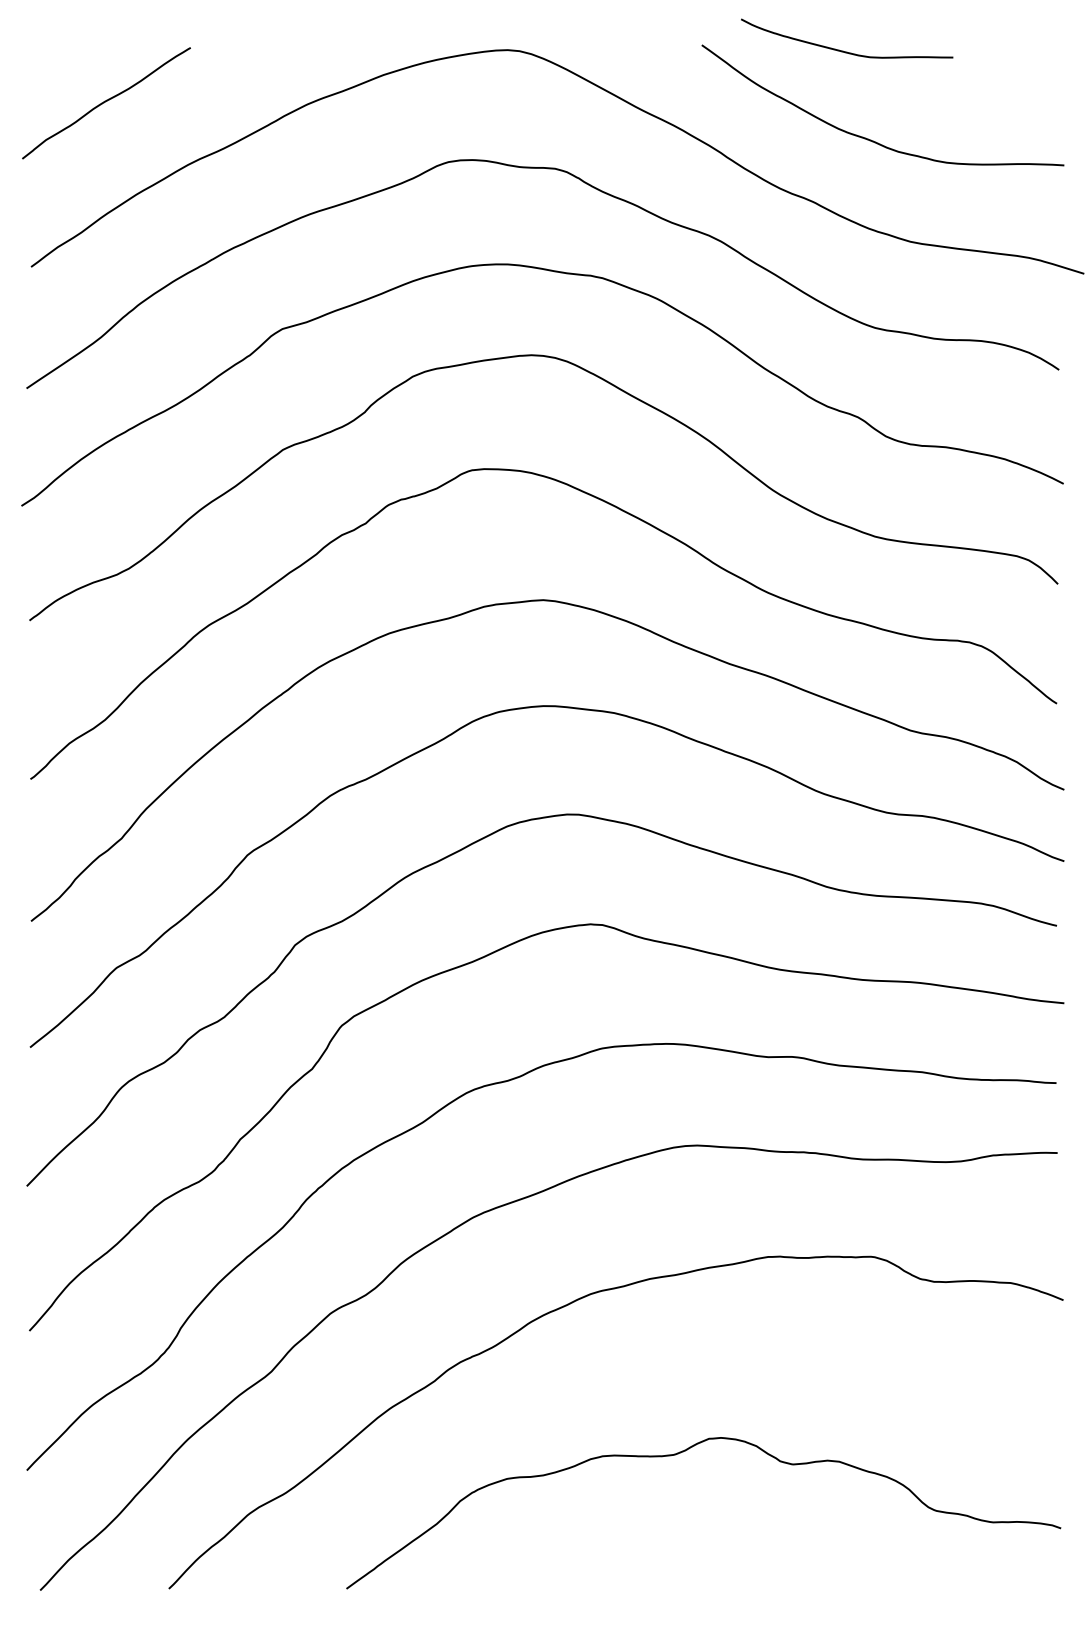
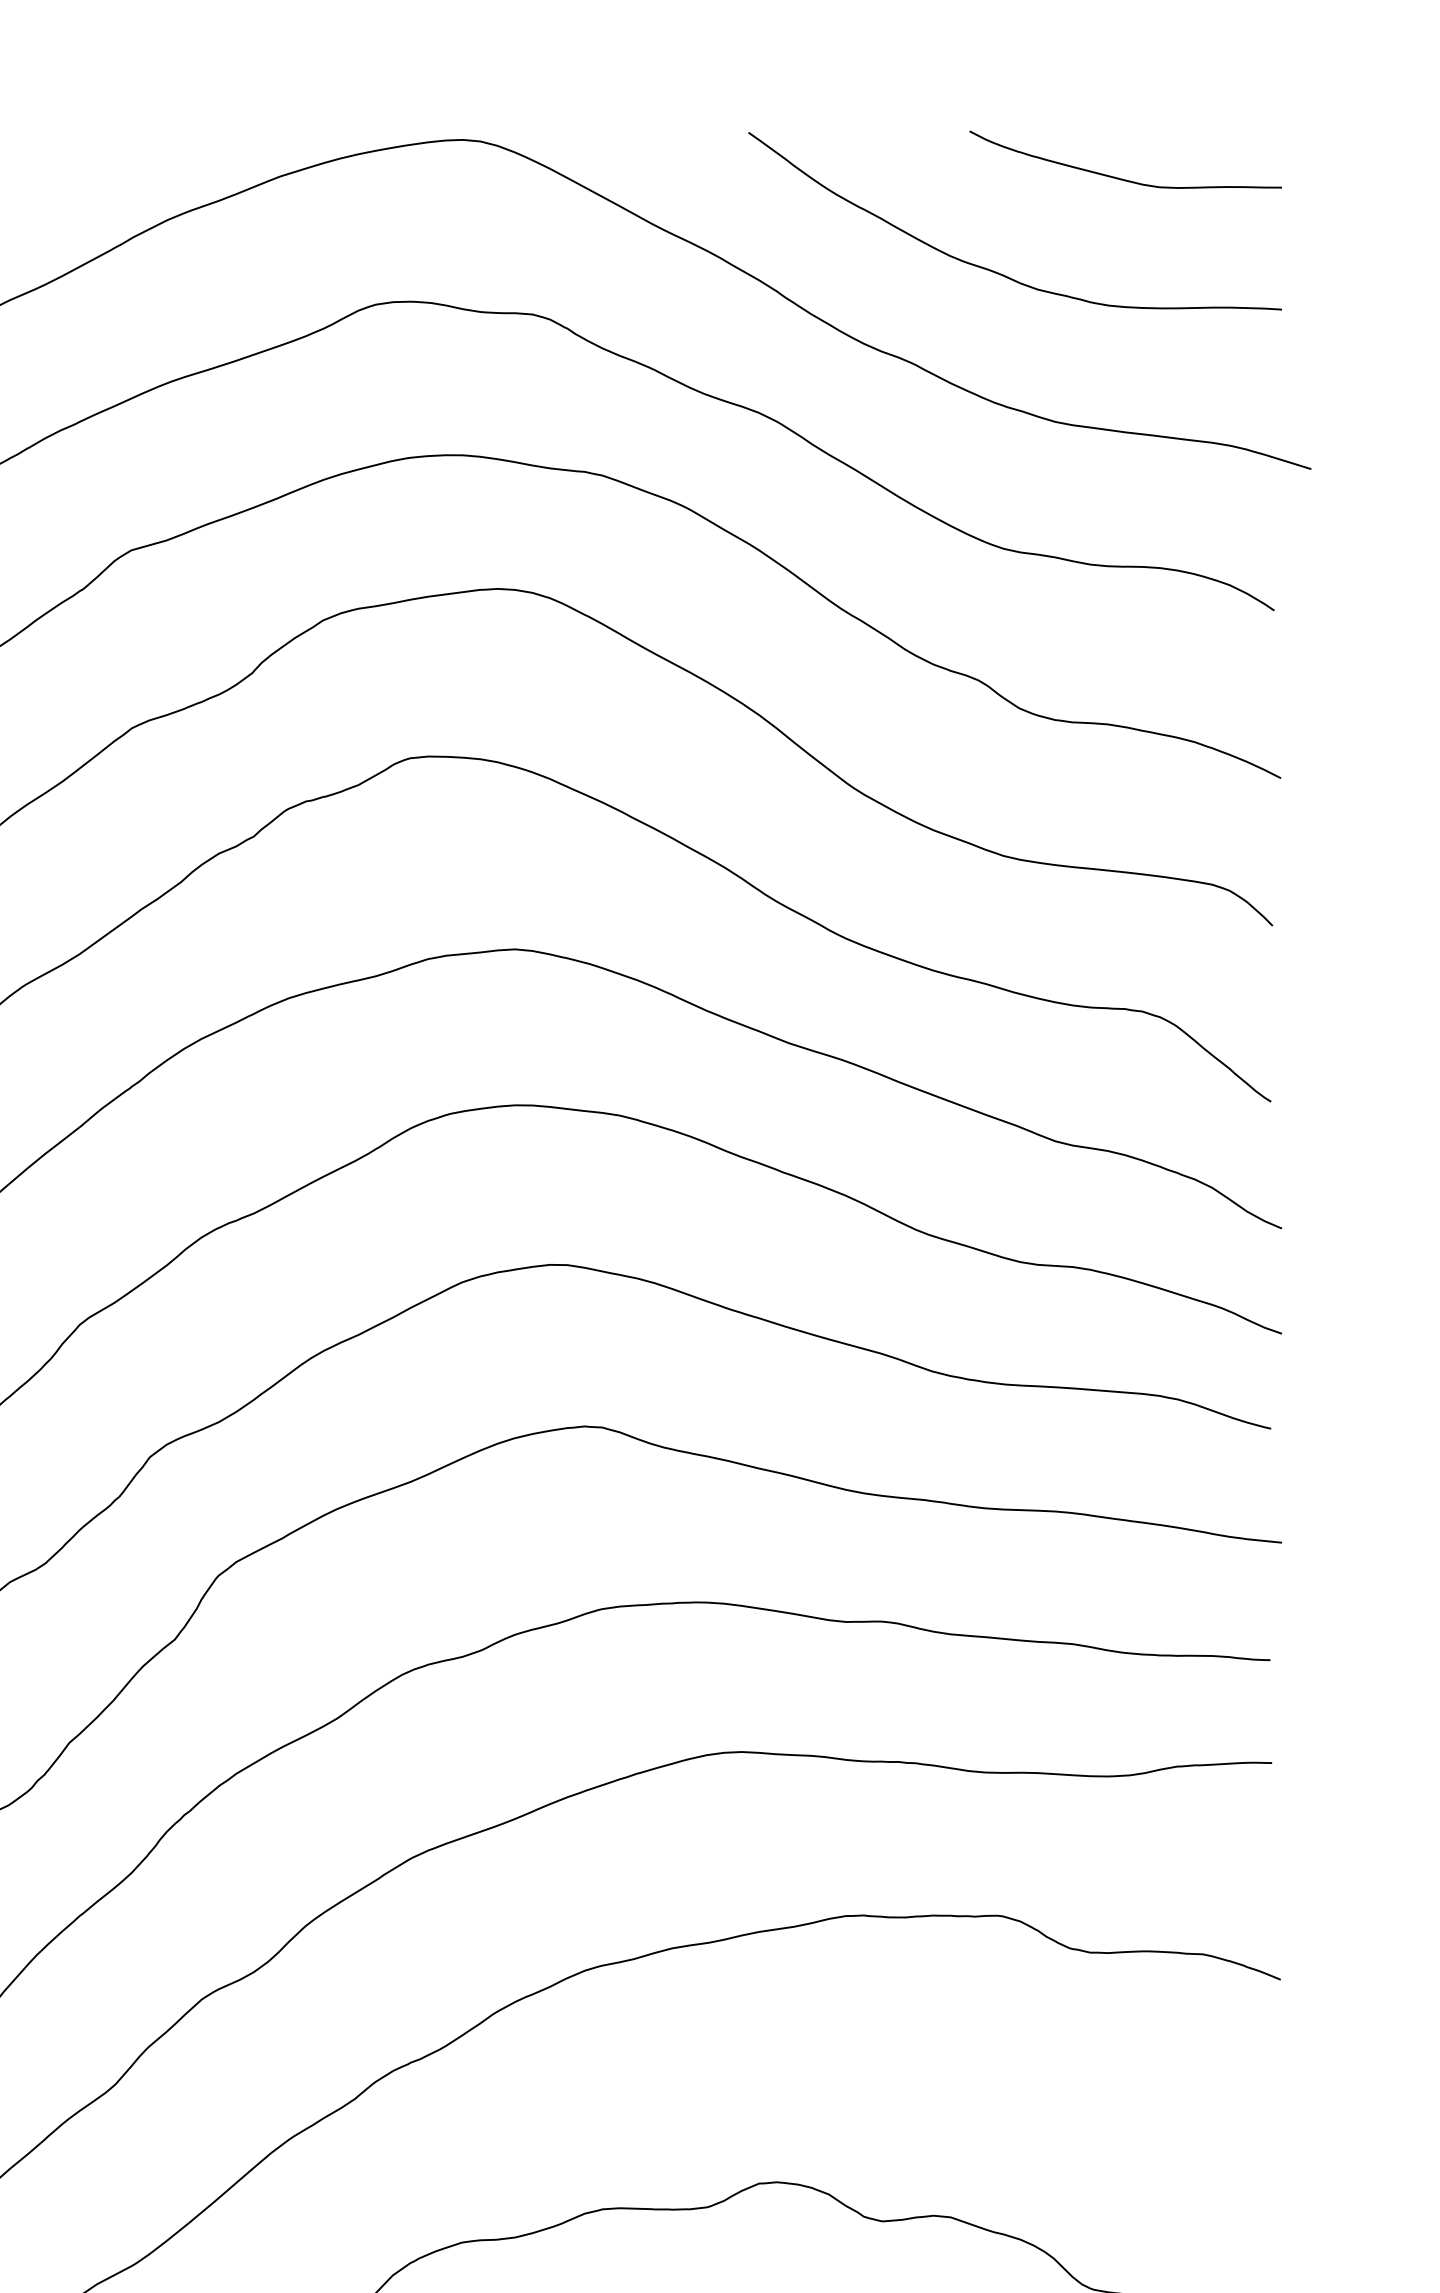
curve: (843, 50) -> (1120, 177), moved

